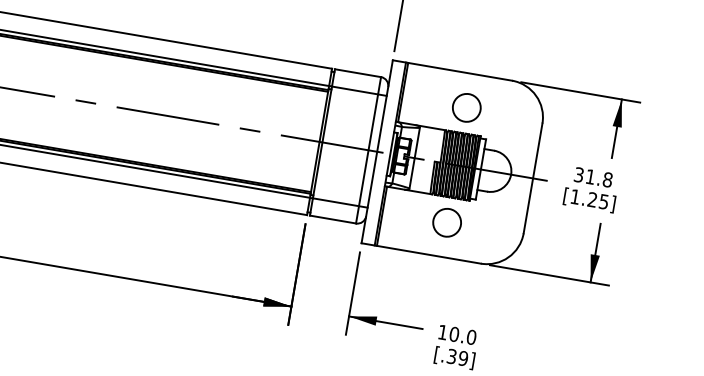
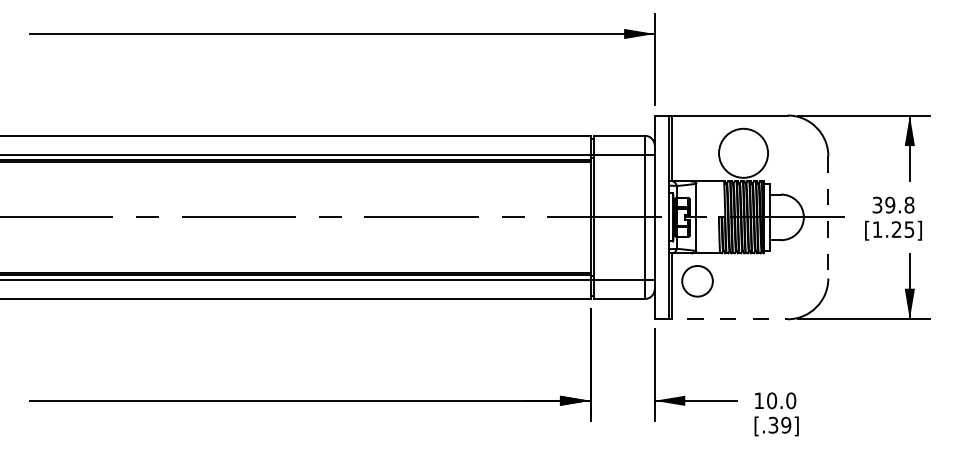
circle: (466, 108) -> (743, 153), size x1.6
text: (590, 176) -> (890, 204), 31.8 -> 39.8
line: (533, 178) -> (828, 217), solid -> dashed
circle: (447, 222) -> (697, 281), moved
line: (421, 253) -> (721, 319), solid -> dashed

